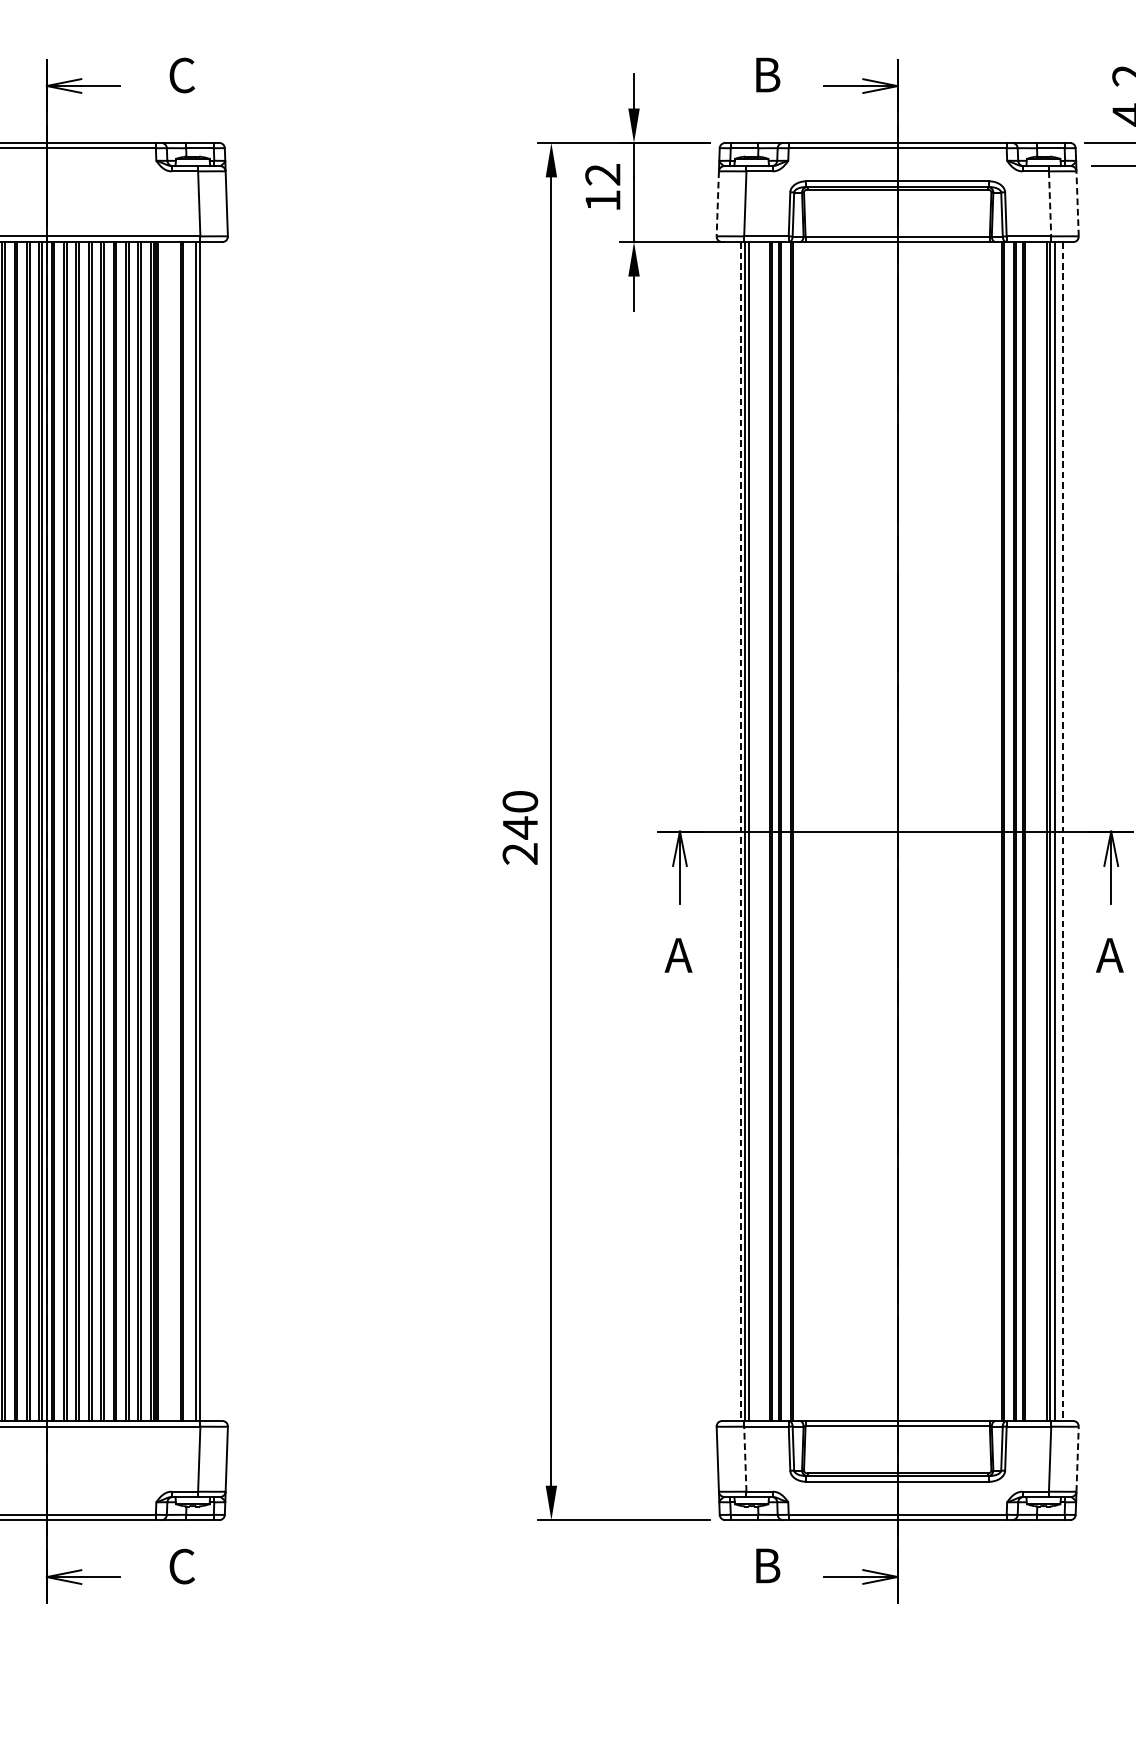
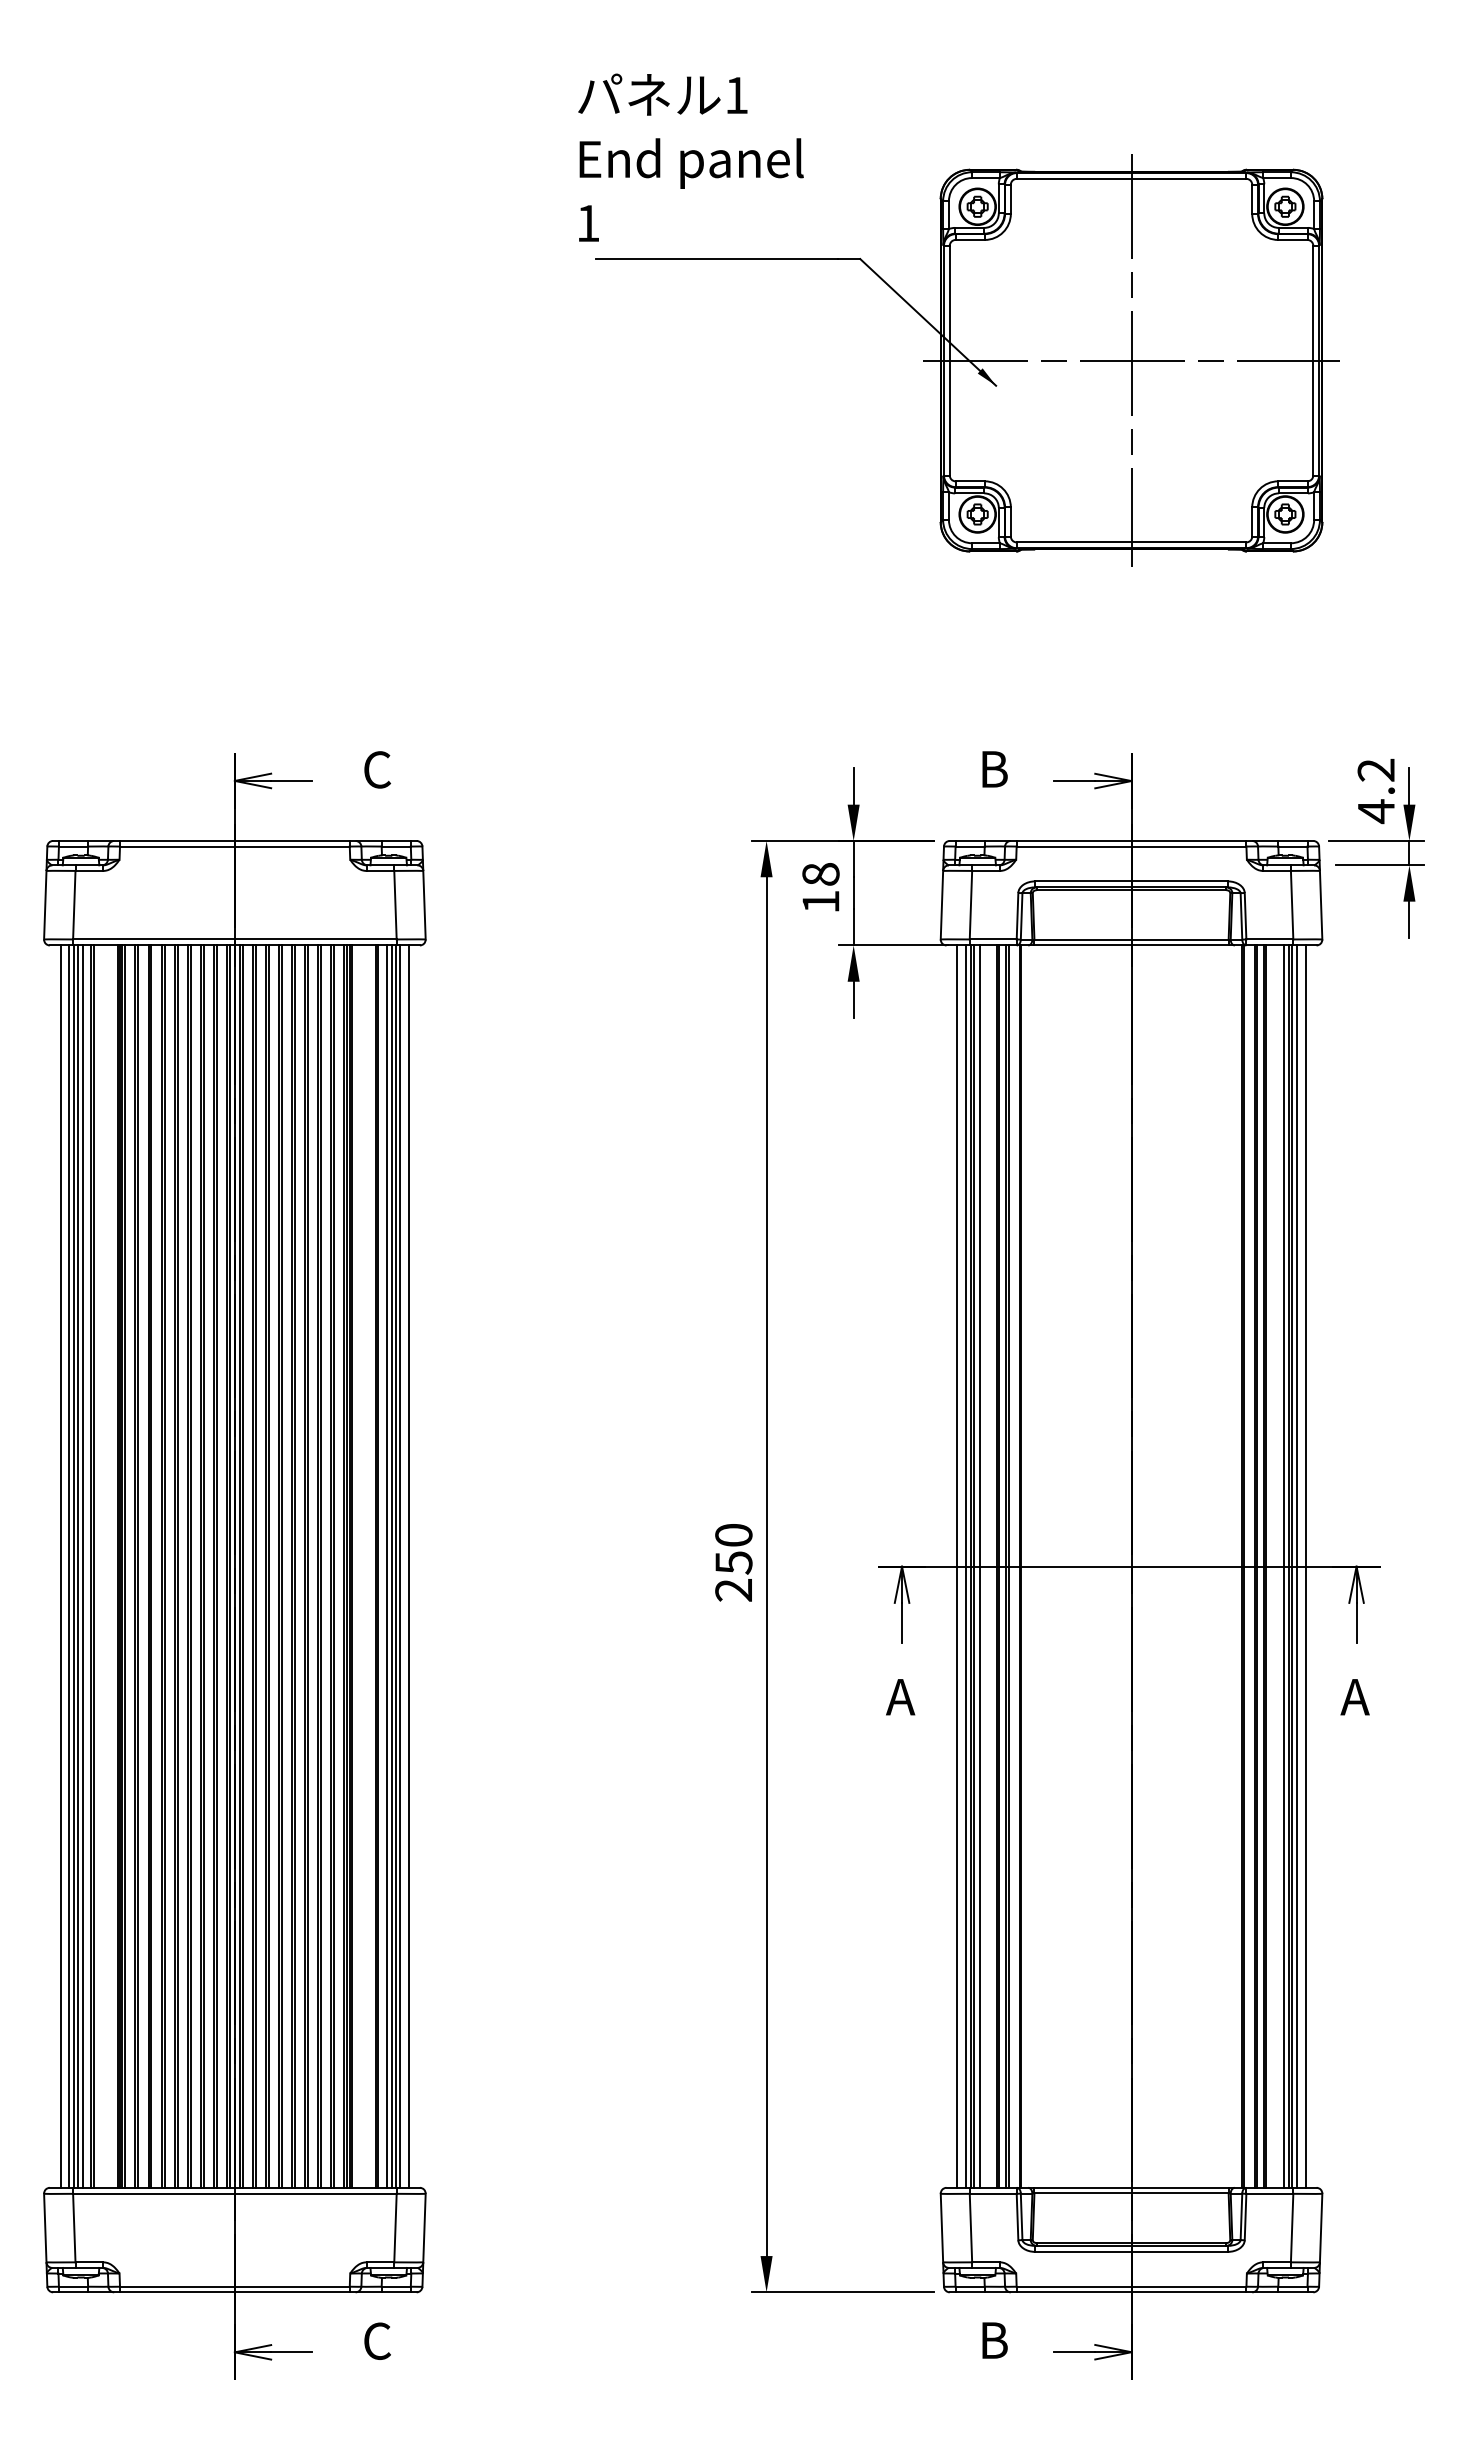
text: (602, 174) -> (820, 874), 12 -> 18
line: (1077, 203) -> (1321, 904), dashed -> solid
line: (717, 204) -> (941, 905), dashed -> solid
line: (1050, 204) -> (1292, 905), dashed -> solid
text: (520, 827) -> (733, 1562), 240 -> 250
line: (190, 831) -> (386, 1566), added
line: (204, 831) -> (400, 1566), added
line: (212, 831) -> (409, 1566), added
line: (732, 831) -> (957, 1566), added
line: (753, 831) -> (979, 1566), added
line: (1041, 831) -> (1283, 1566), added
line: (740, 832) -> (965, 1567), dashed -> solid
line: (1062, 832) -> (1305, 1567), dashed -> solid
line: (744, 1458) -> (970, 2227), dashed -> solid
line: (1077, 1458) -> (1321, 2227), dashed -> solid

